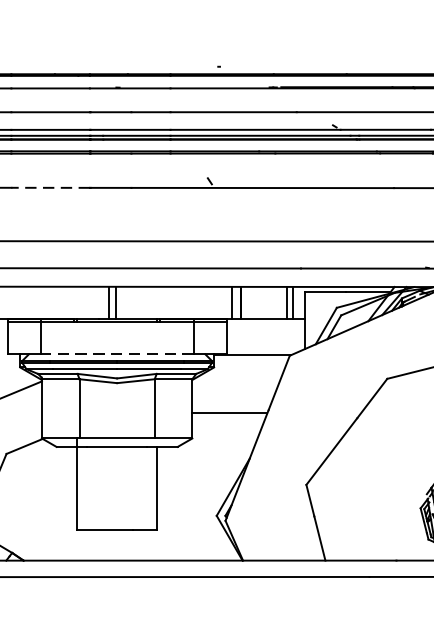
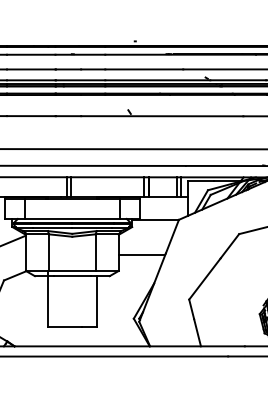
line: (49, 188) -> (30, 116), dashed -> solid
line: (115, 353) -> (71, 218), dashed -> solid

